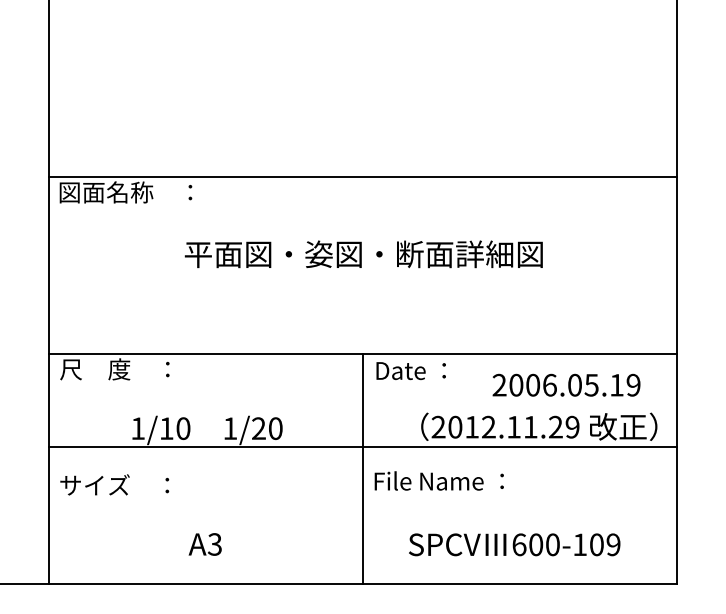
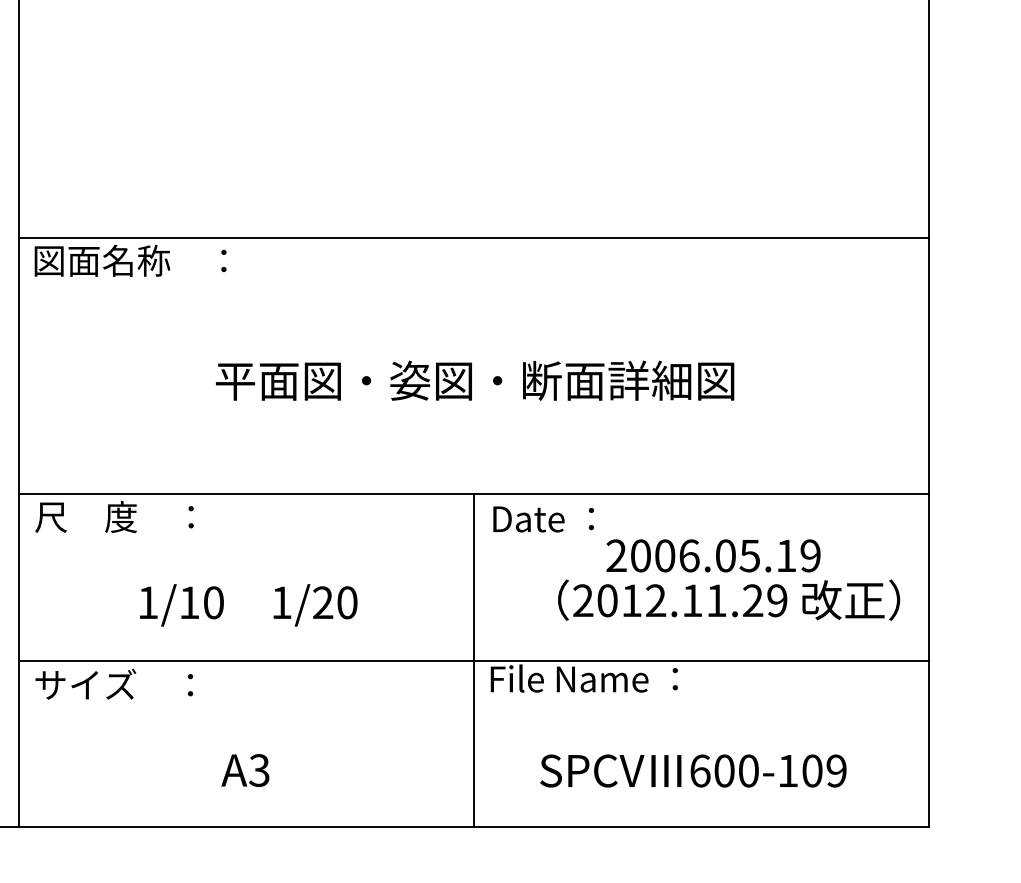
text: (363, 254) -> (474, 381), moved
text: (566, 384) -> (713, 554), moved
line: (362, 446) -> (473, 660), moved

